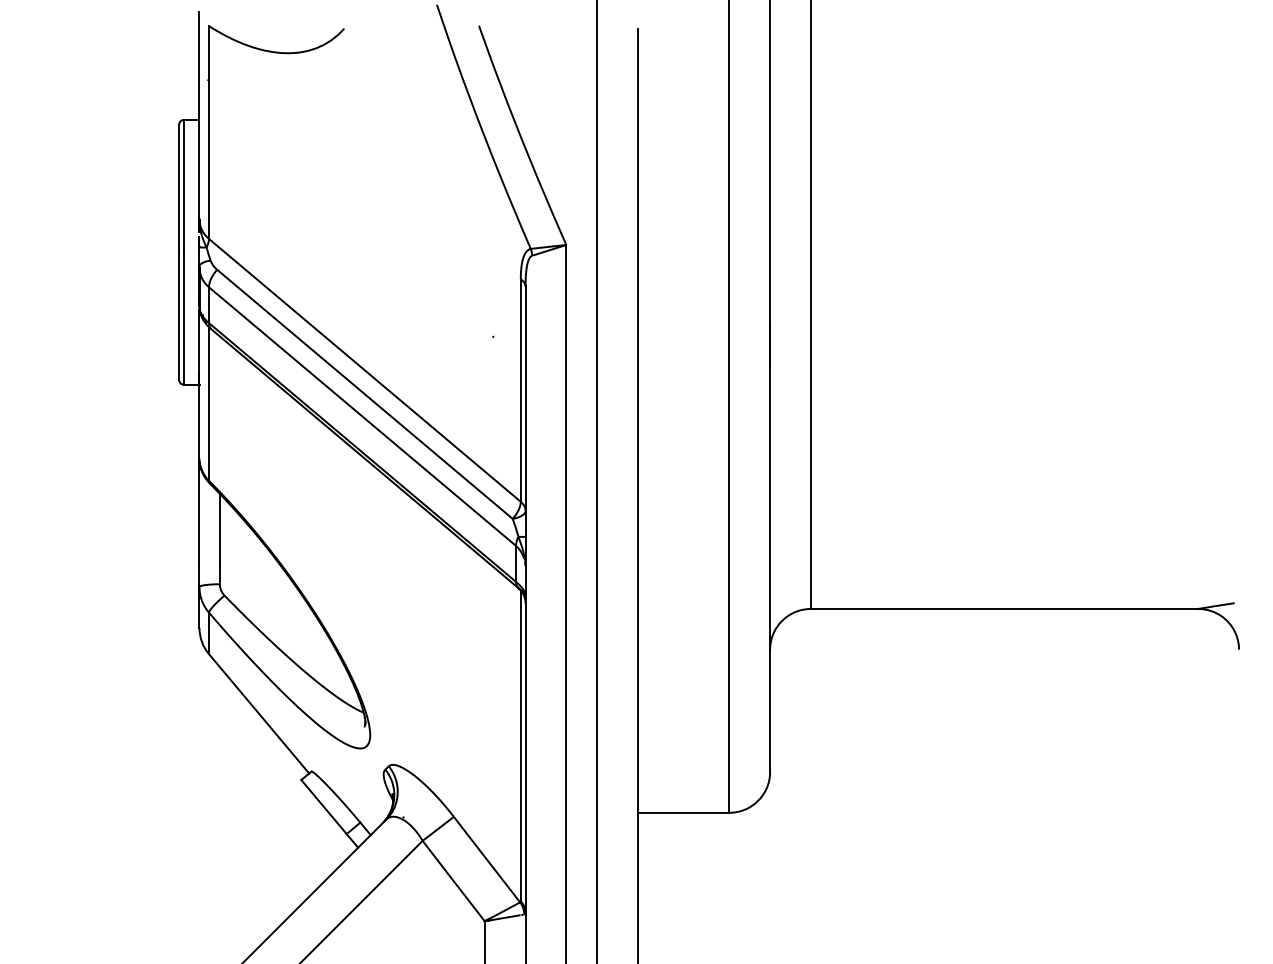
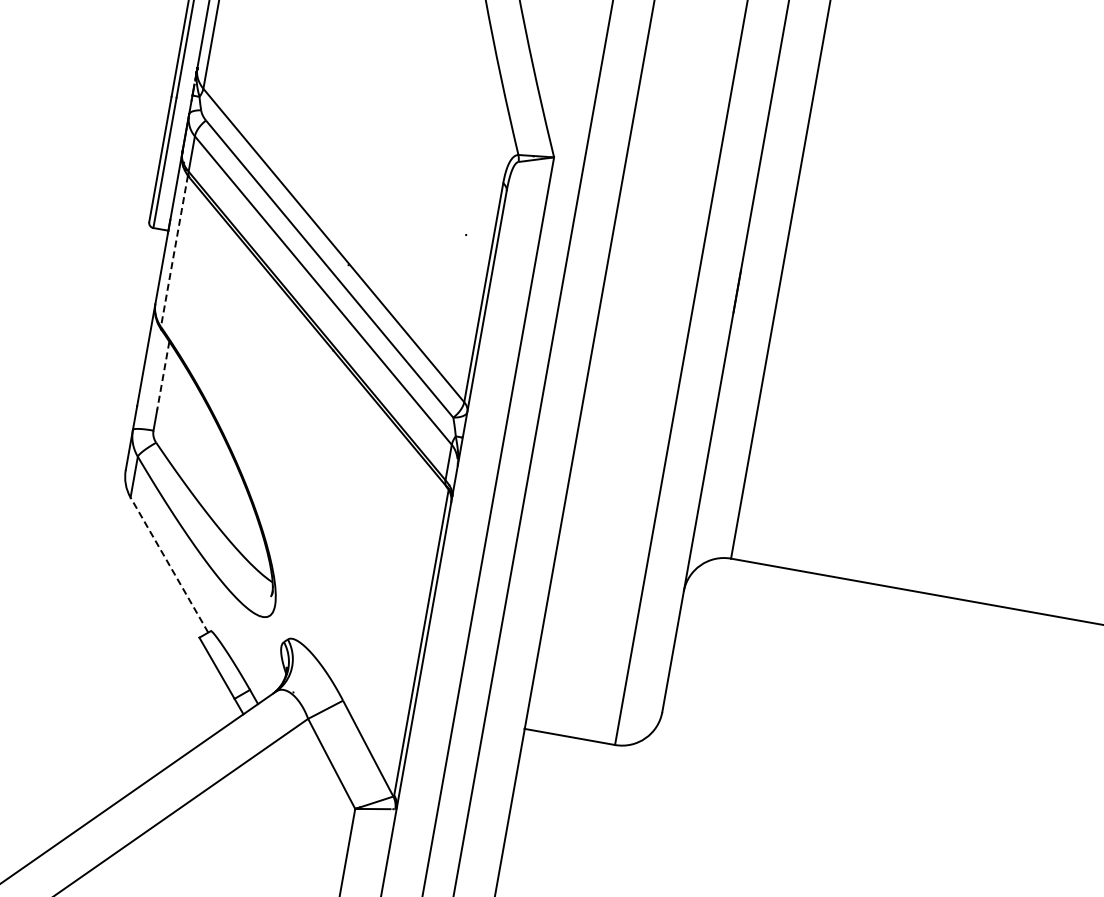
line: (209, 403) -> (175, 250), solid -> dashed
line: (219, 528) -> (162, 375), solid -> dashed
line: (259, 713) -> (169, 564), solid -> dashed

